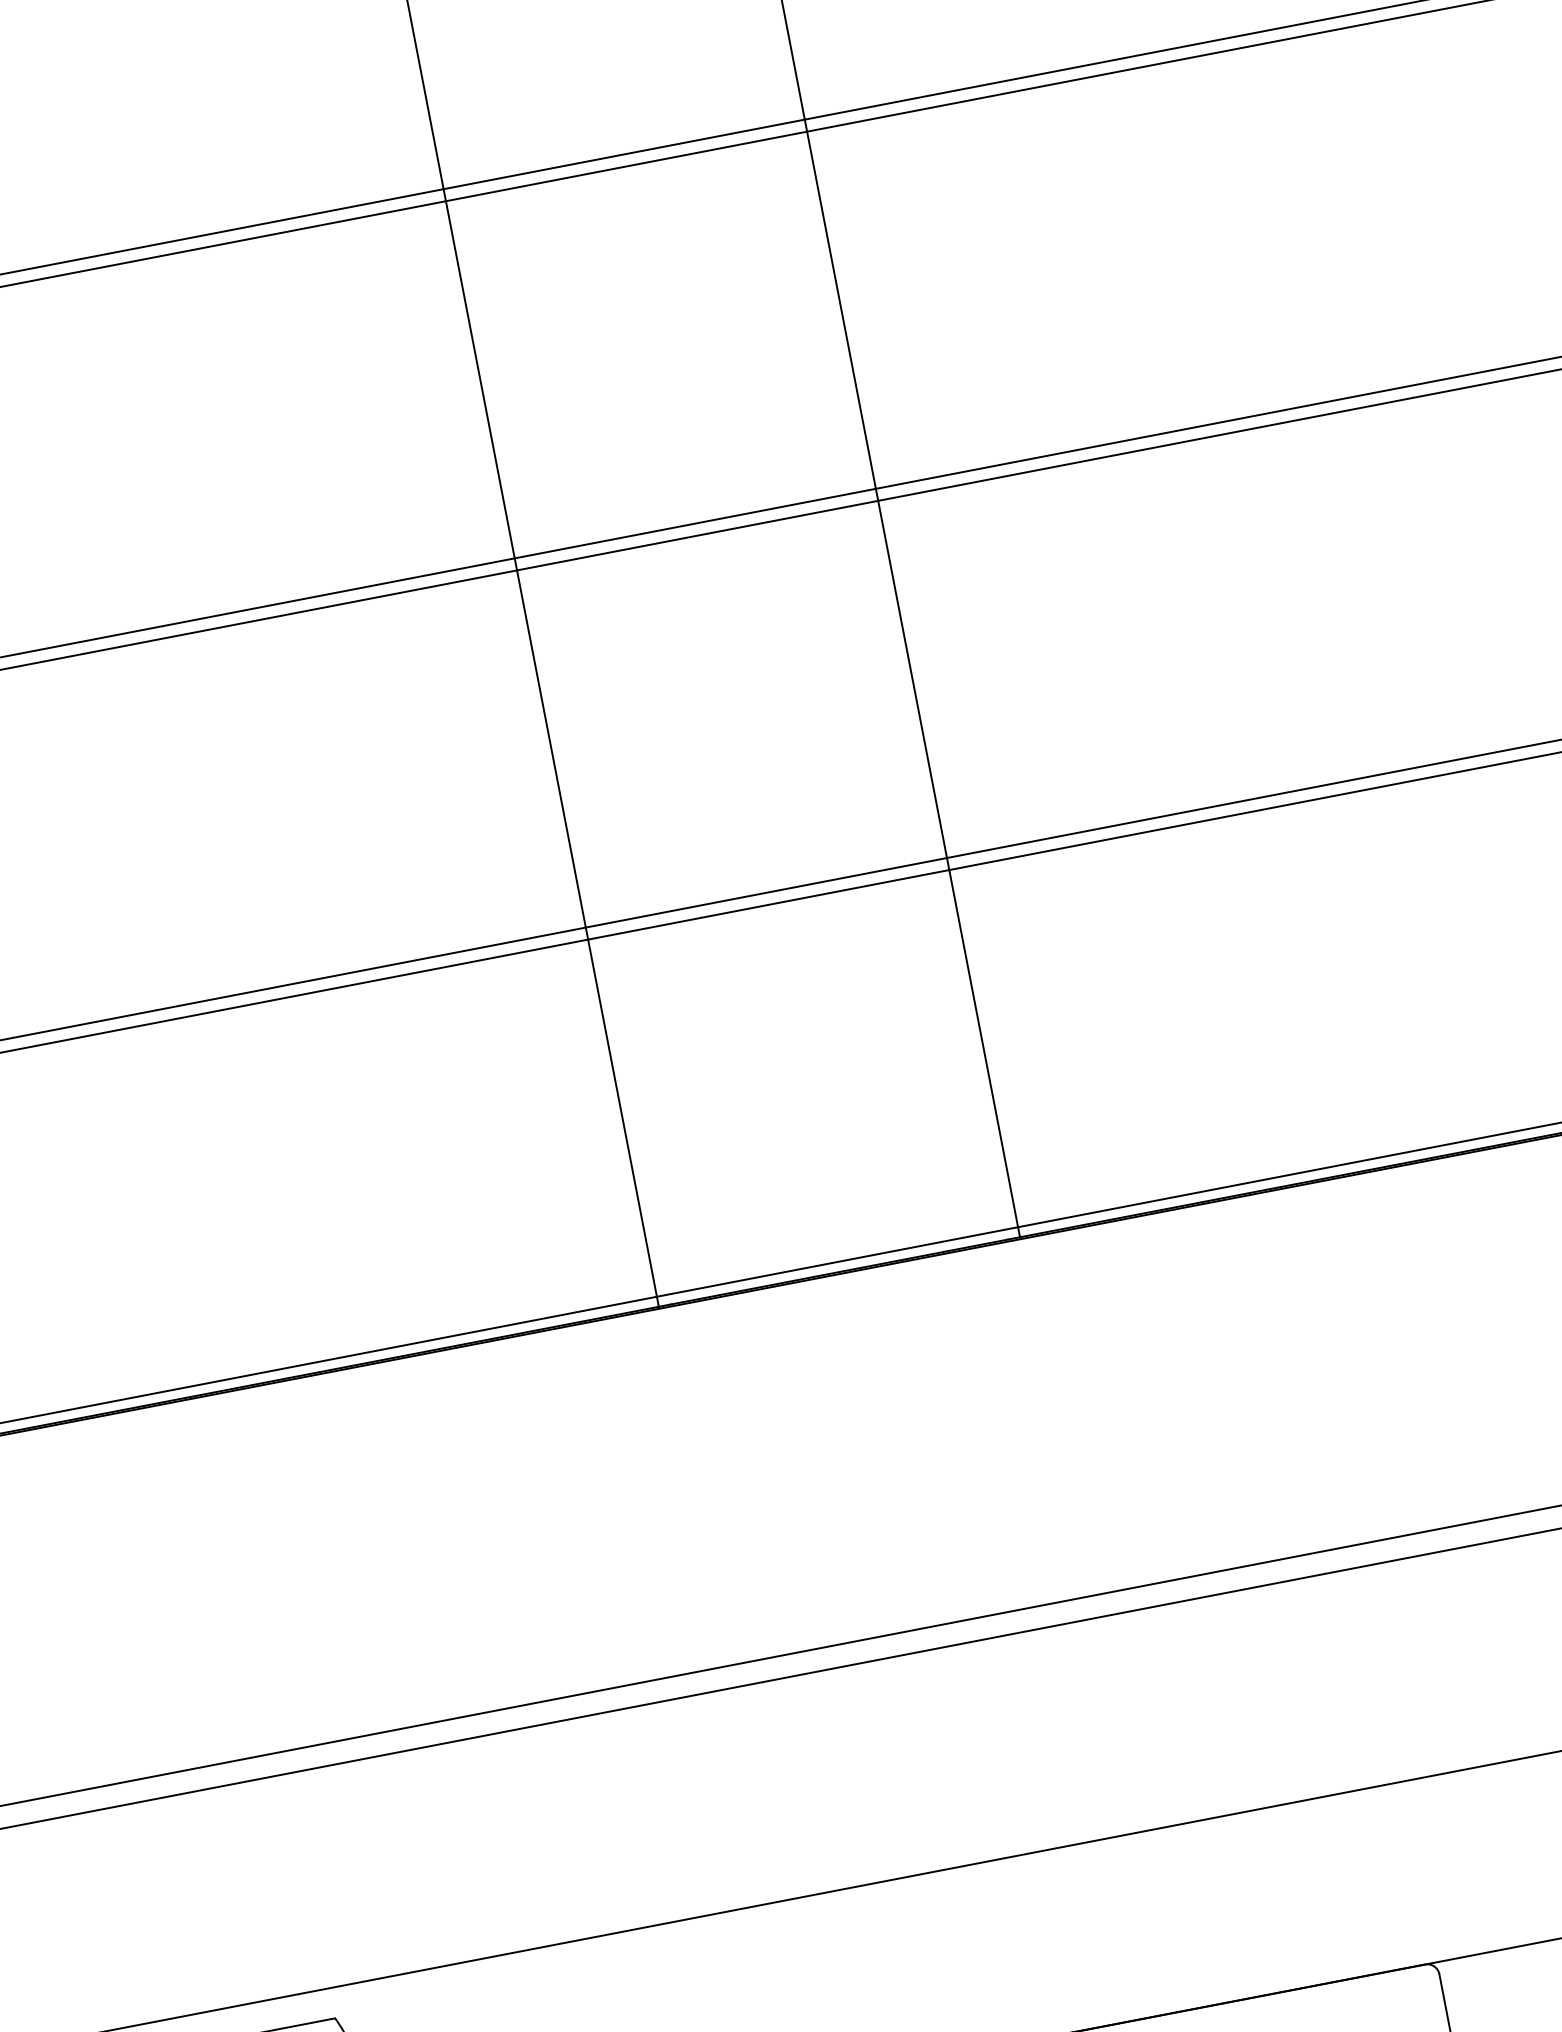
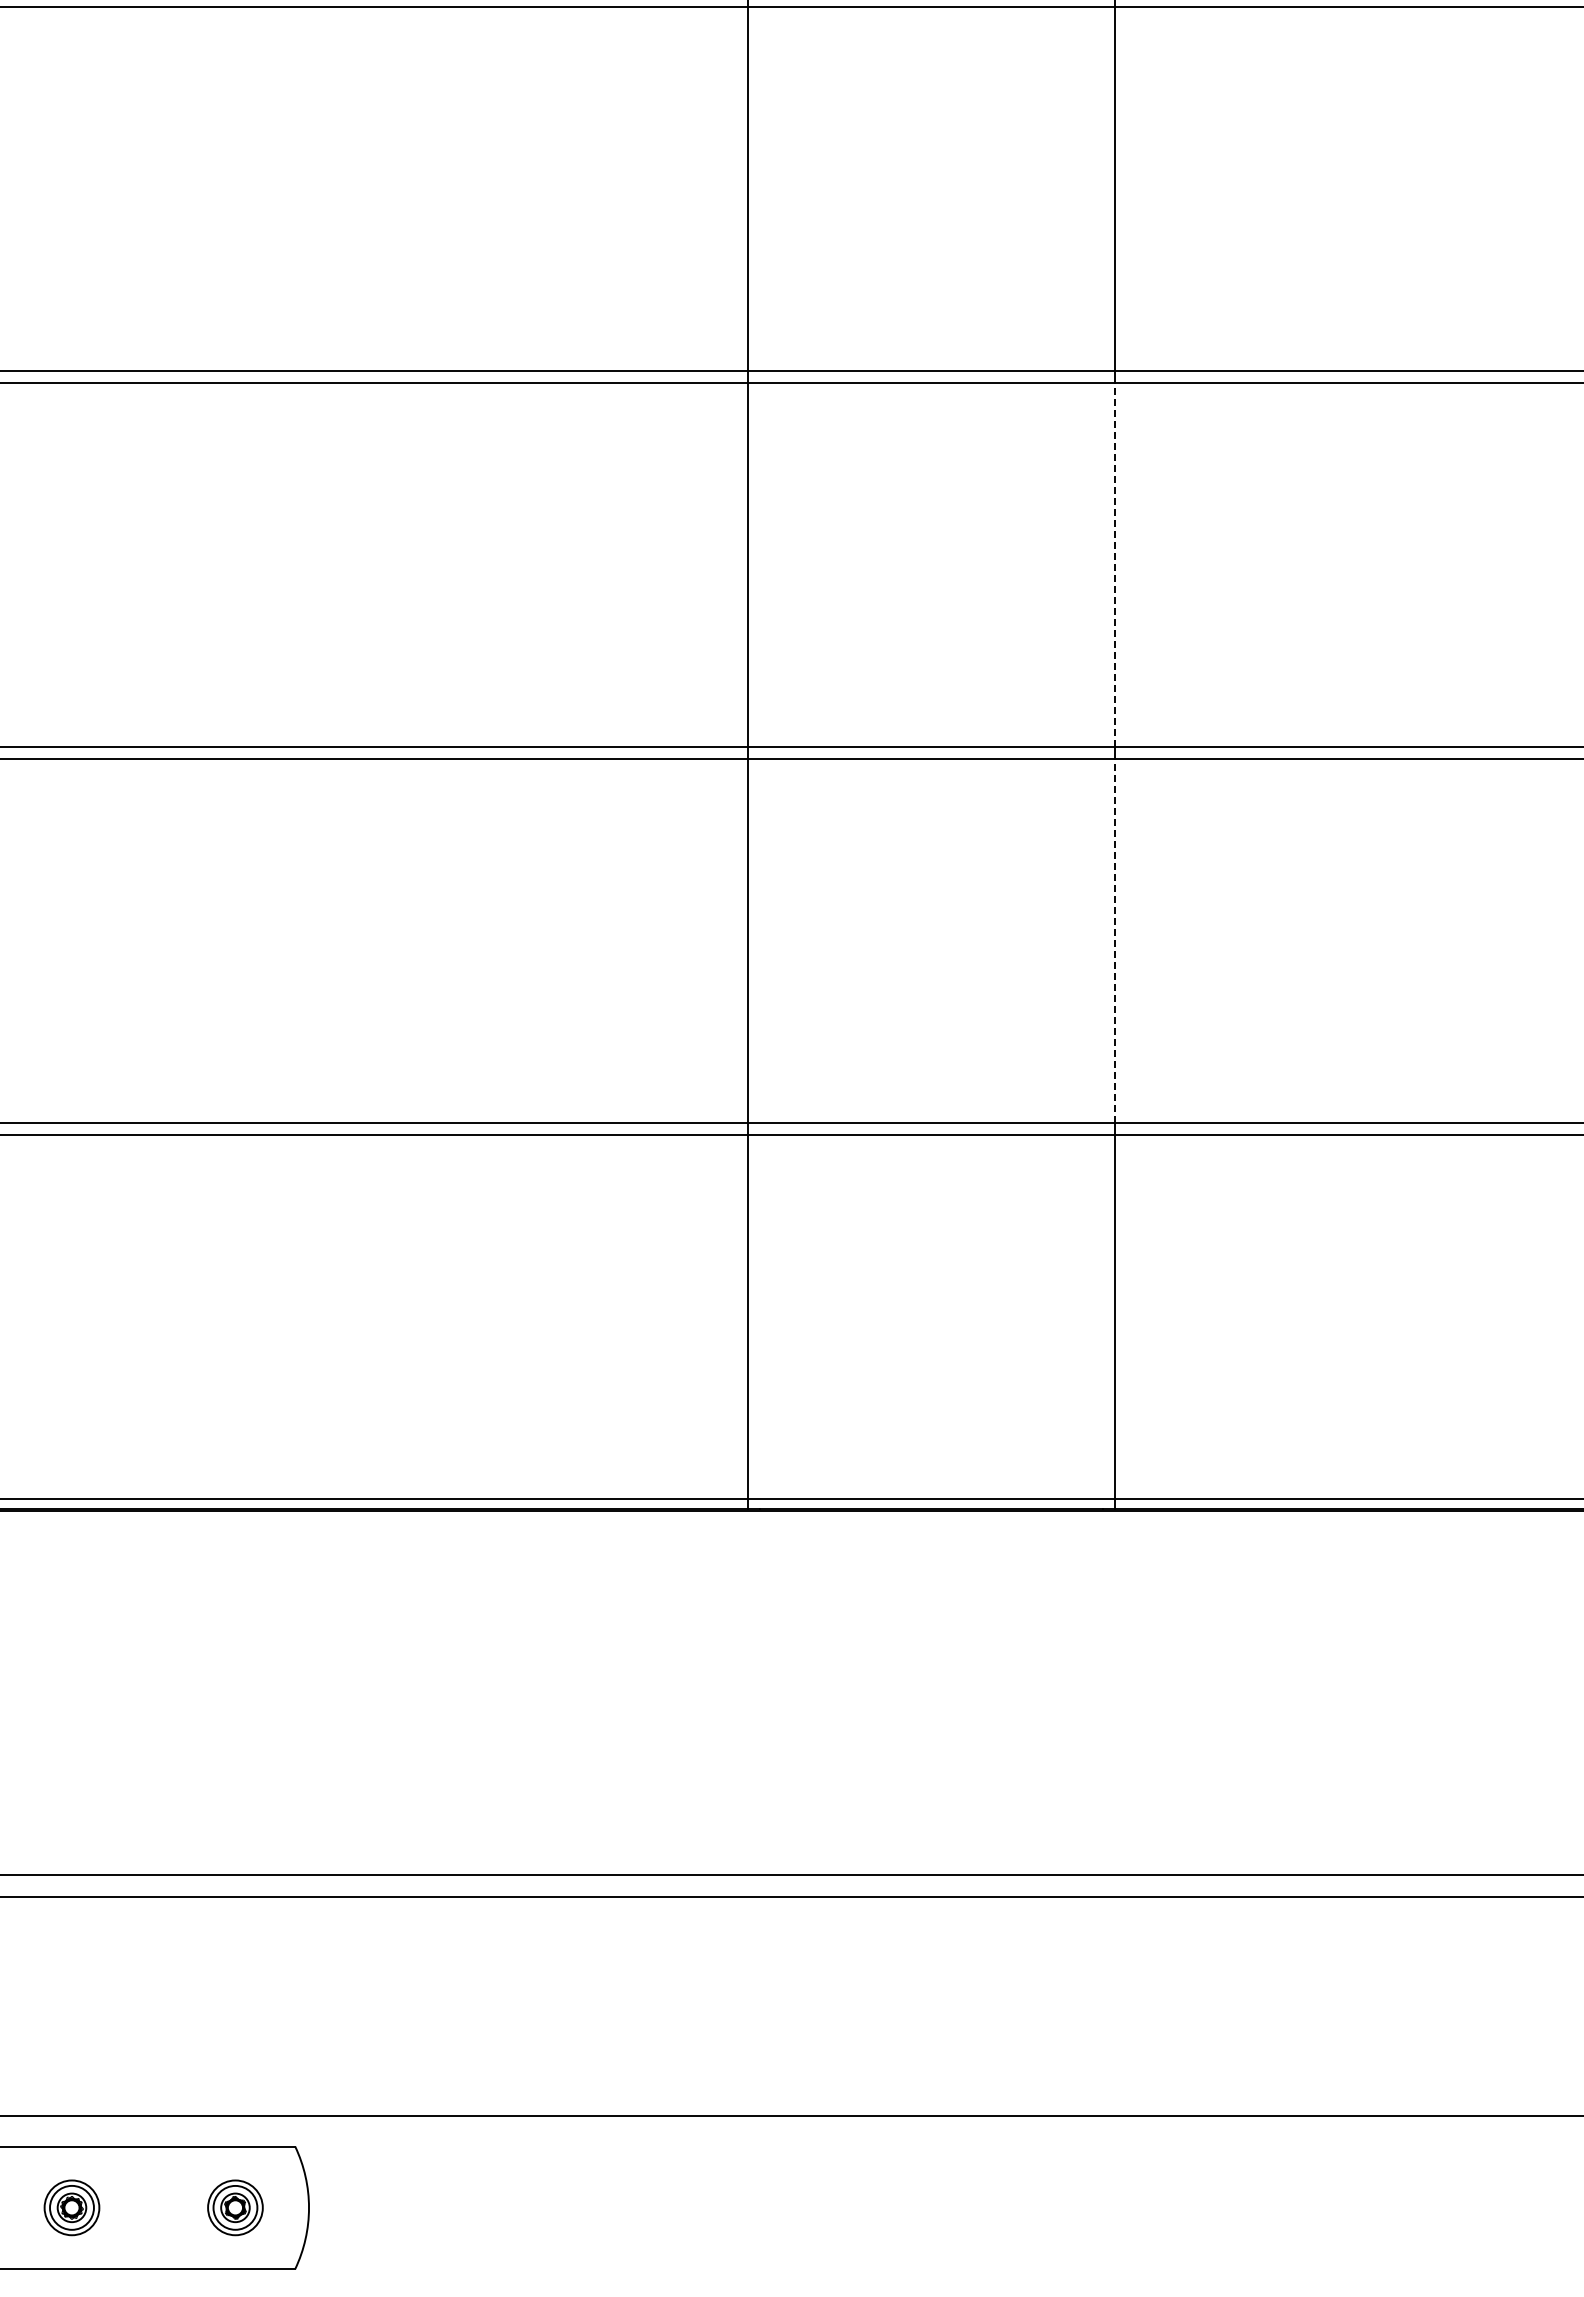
line: (841, 310) -> (1115, 565), solid -> dashed
line: (912, 679) -> (1115, 941), solid -> dashed

